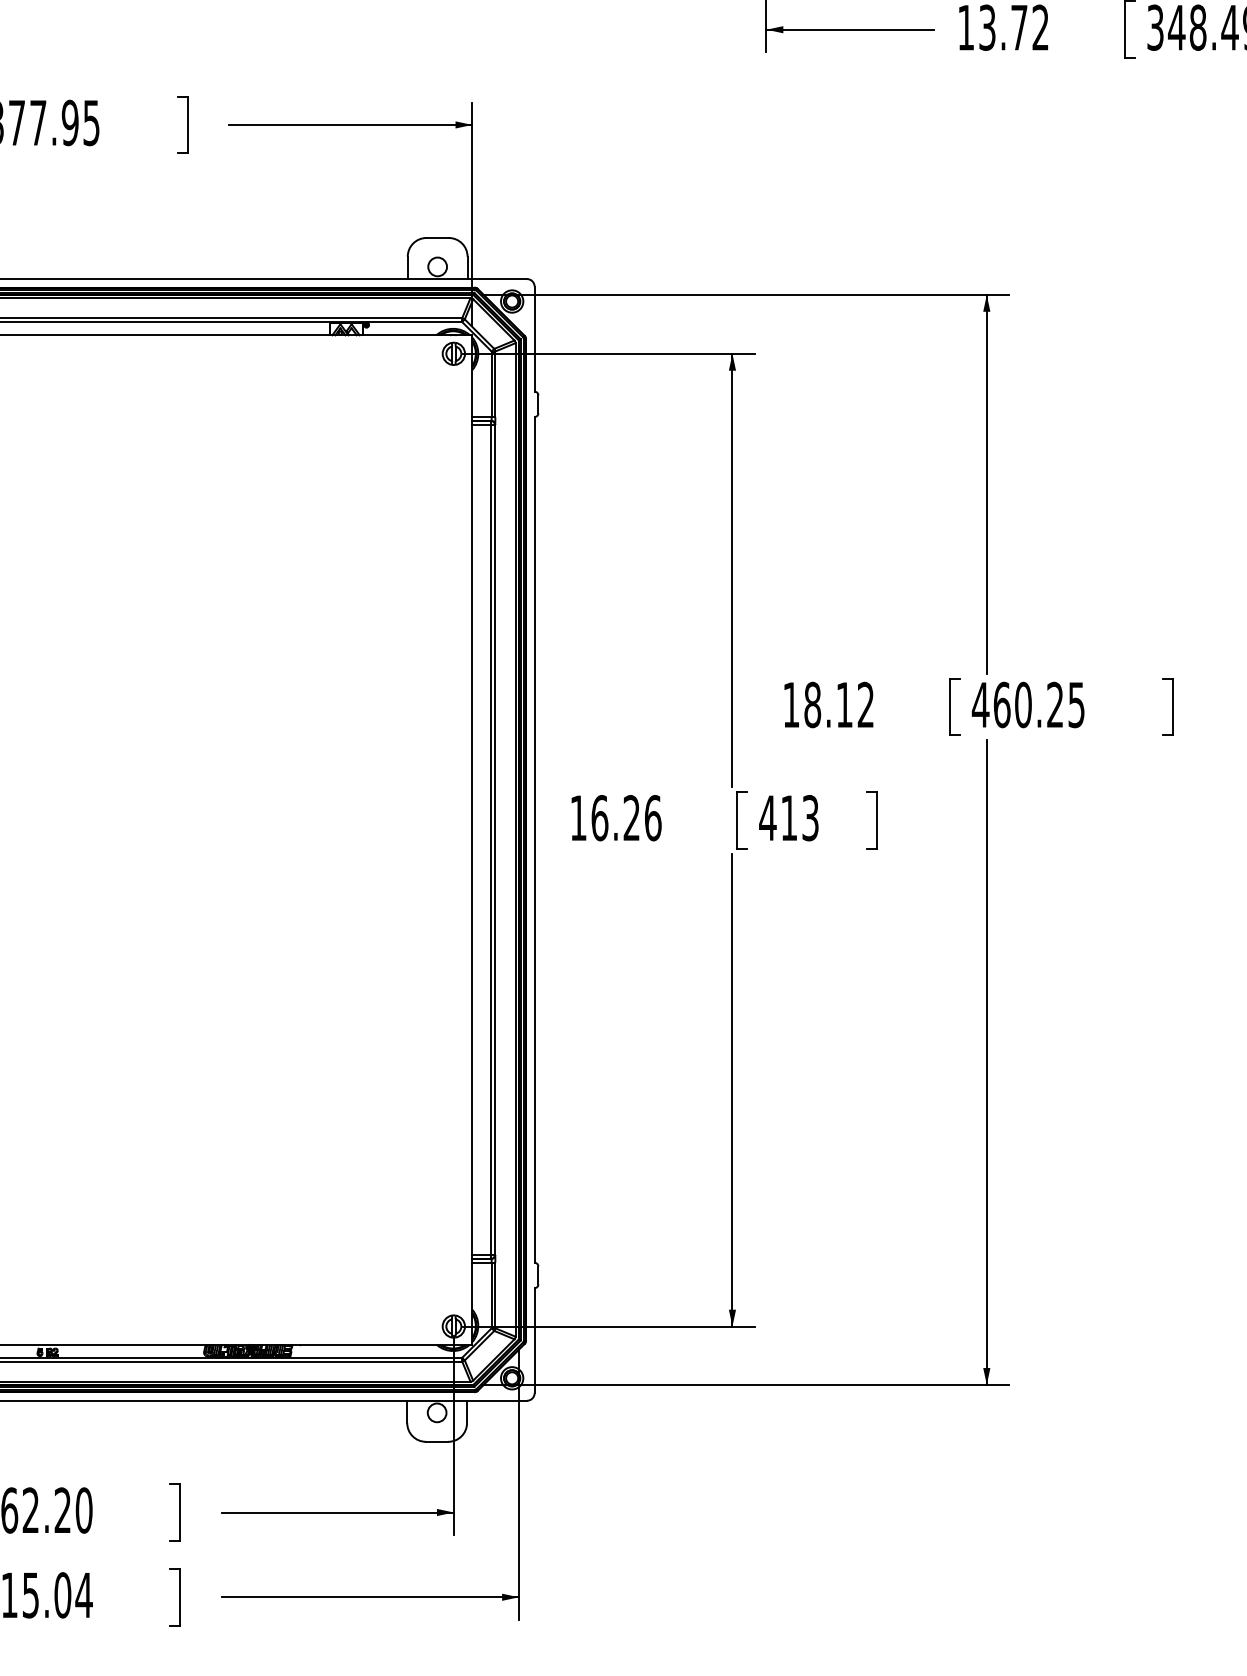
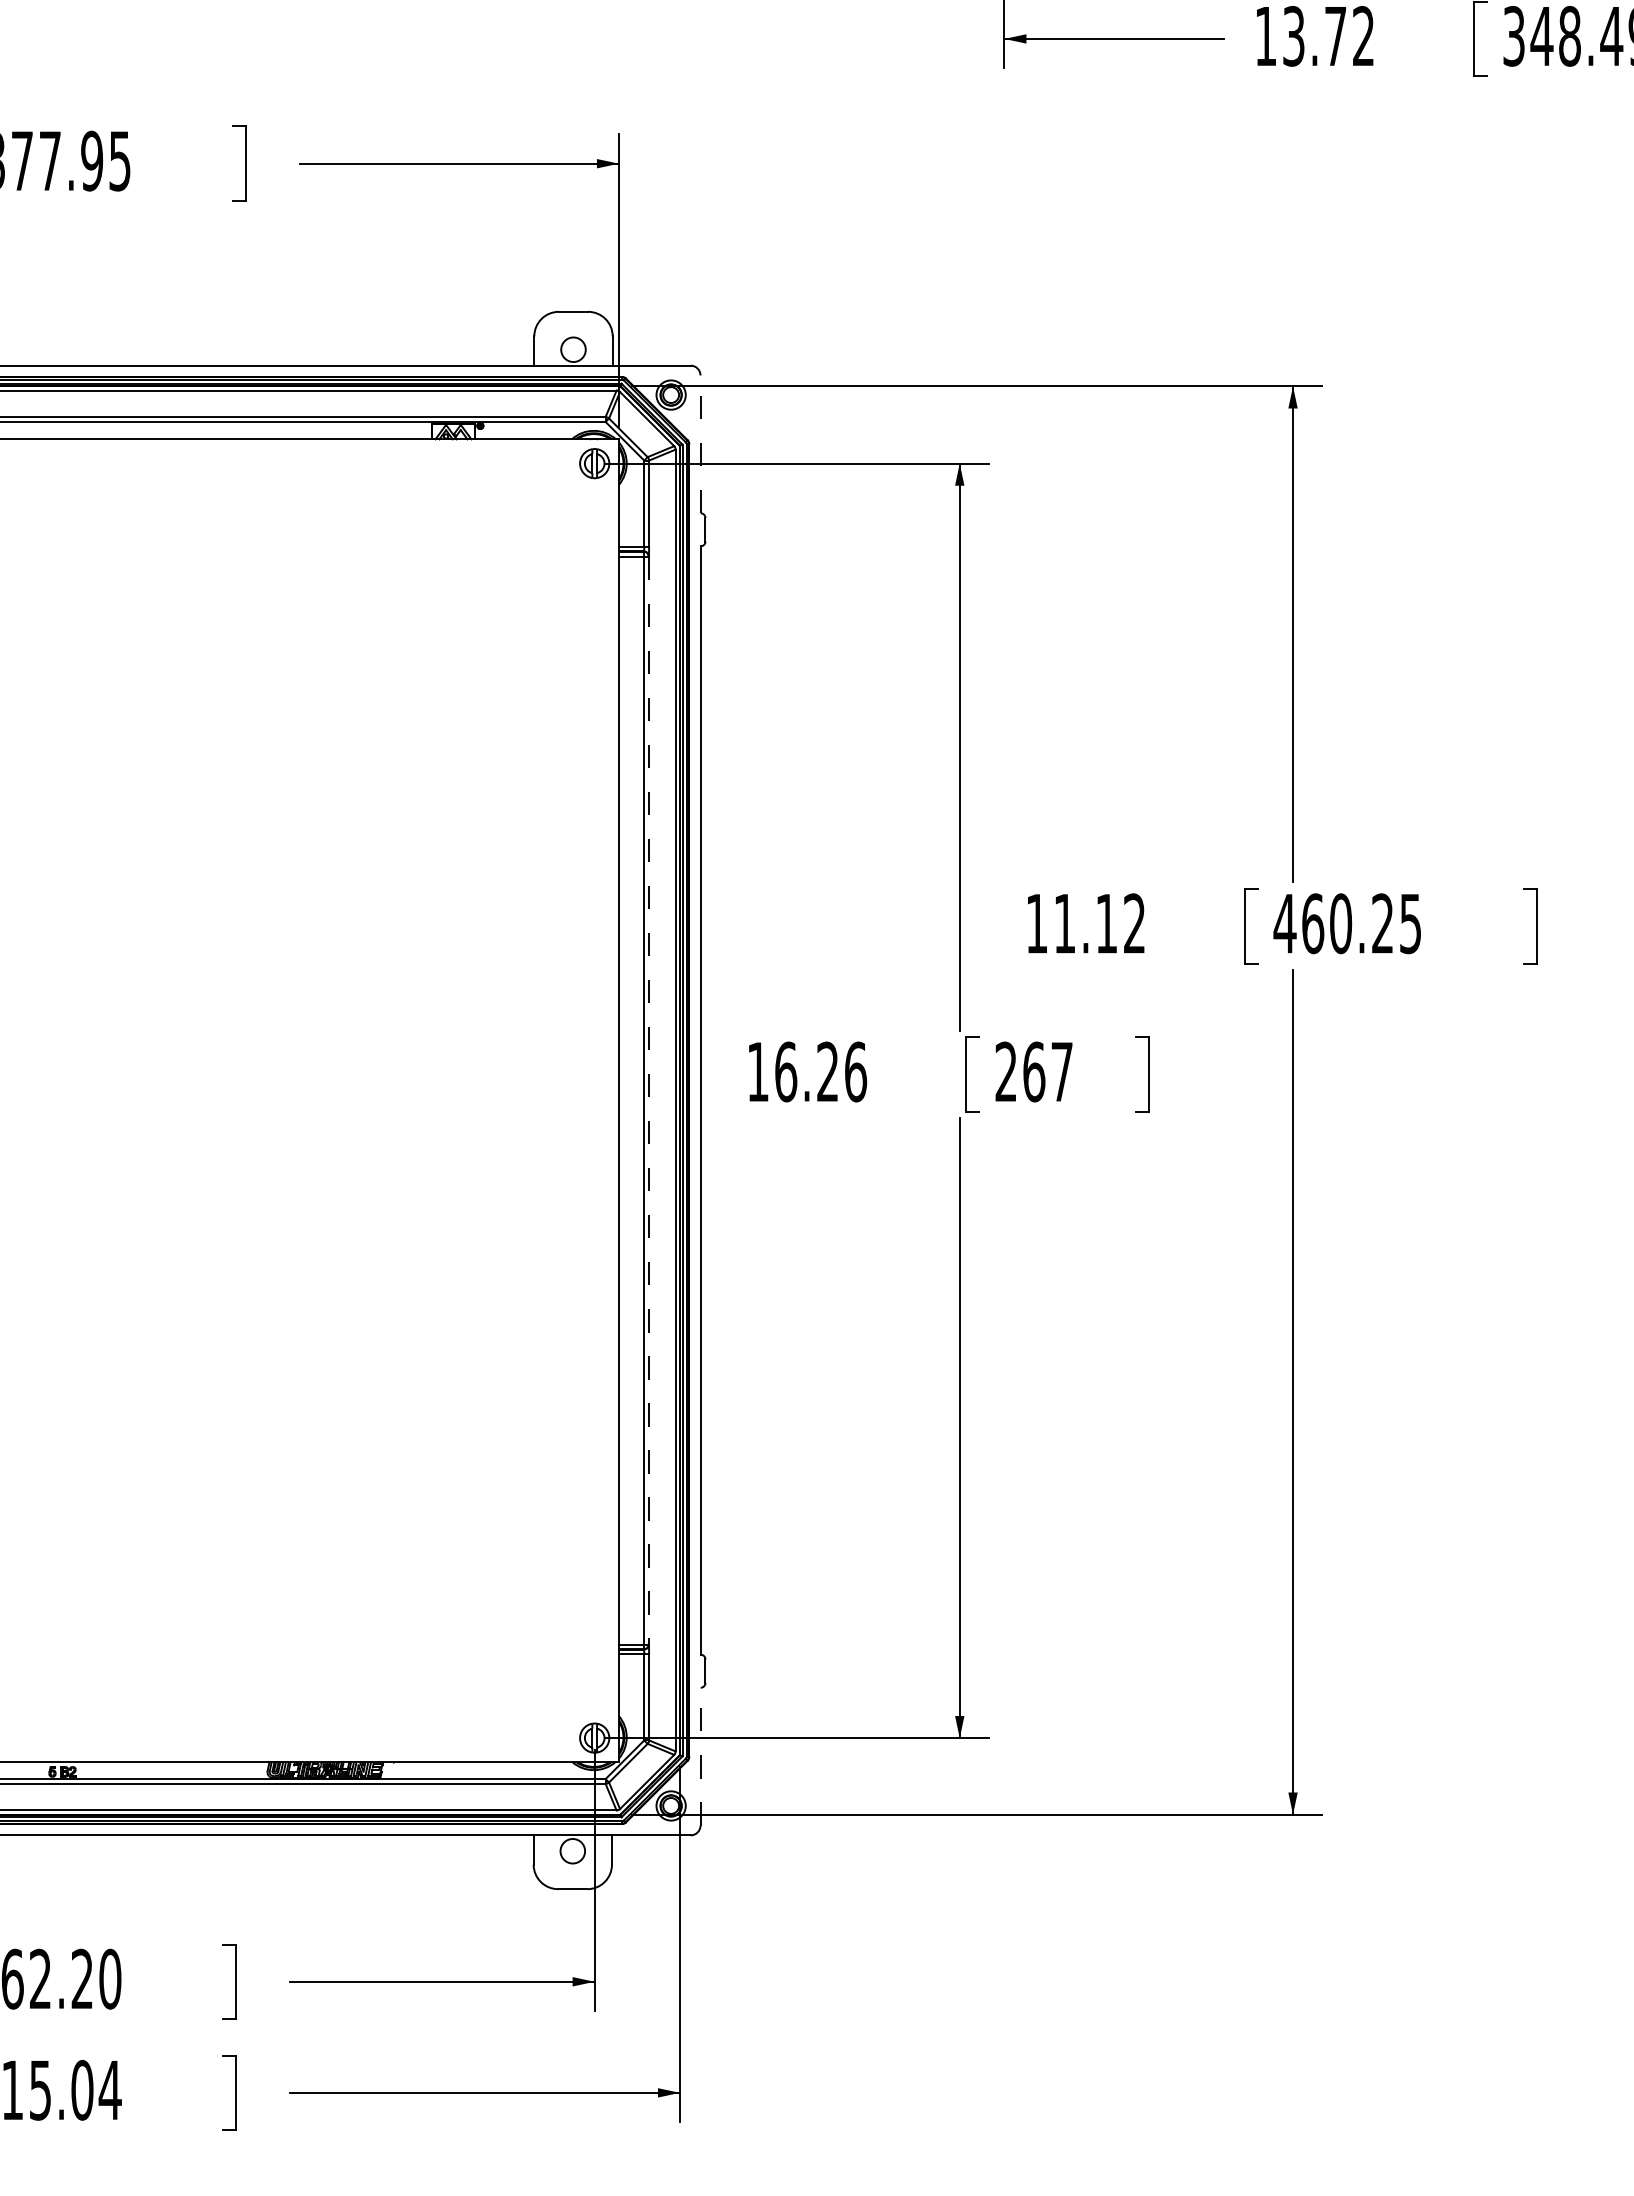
line: (534, 339) -> (700, 444), solid -> dashed
text: (812, 704) -> (1064, 923), 18.12 -> 11.12
text: (788, 817) -> (1033, 1071), 413 -> 267
line: (494, 839) -> (648, 1100), solid -> dashed
line: (534, 1340) -> (700, 1756), solid -> dashed

